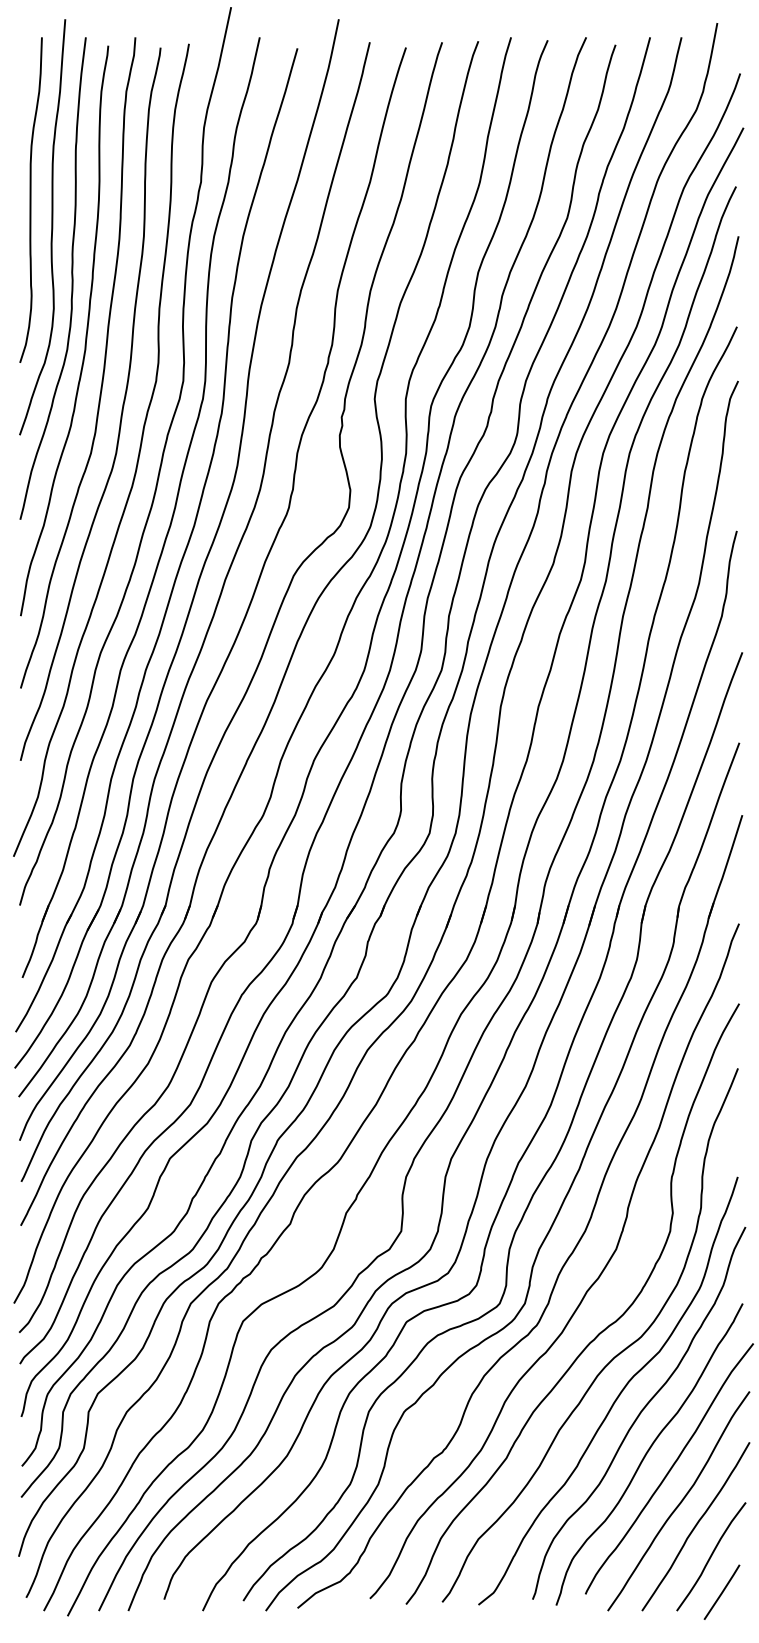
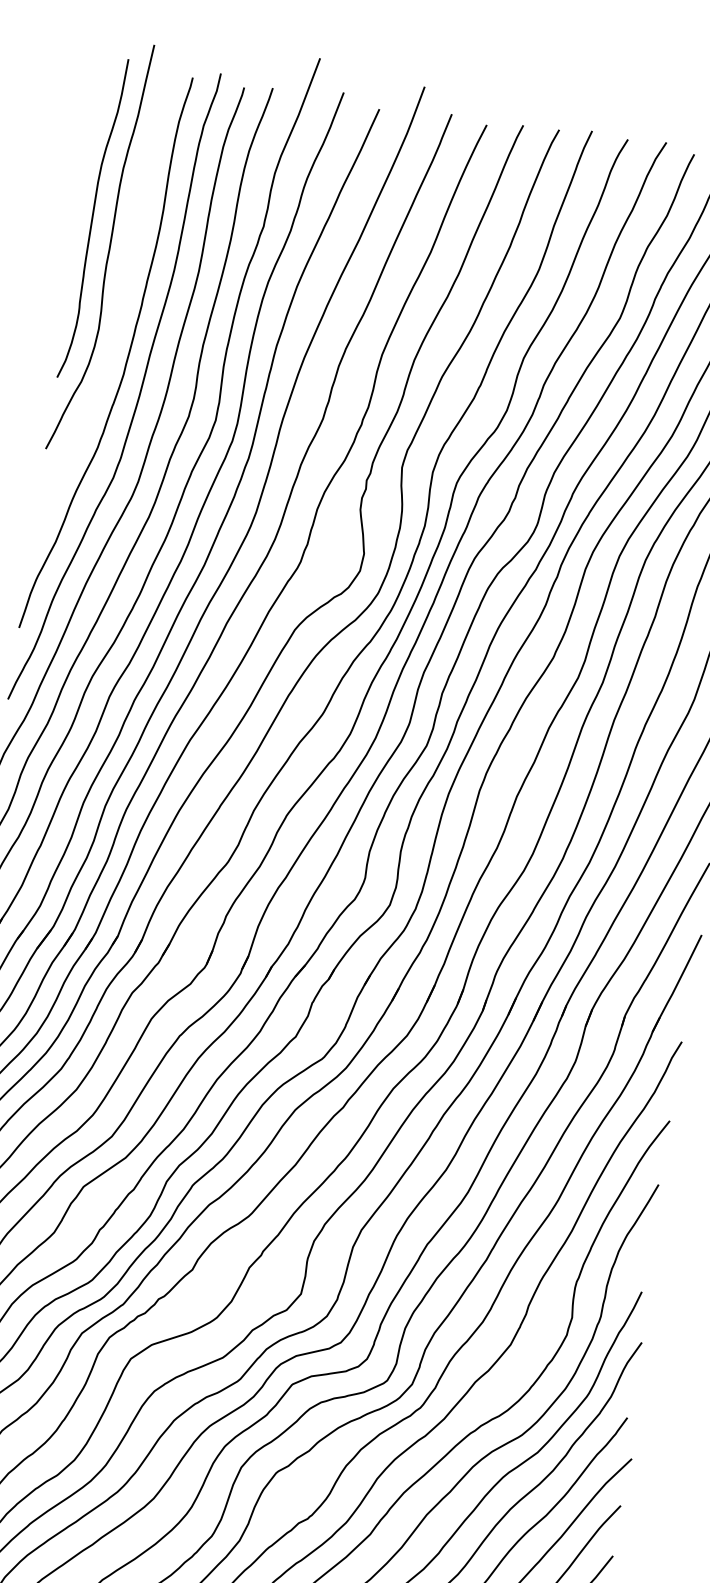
curve: (71, 278) -> (120, 302), removed

